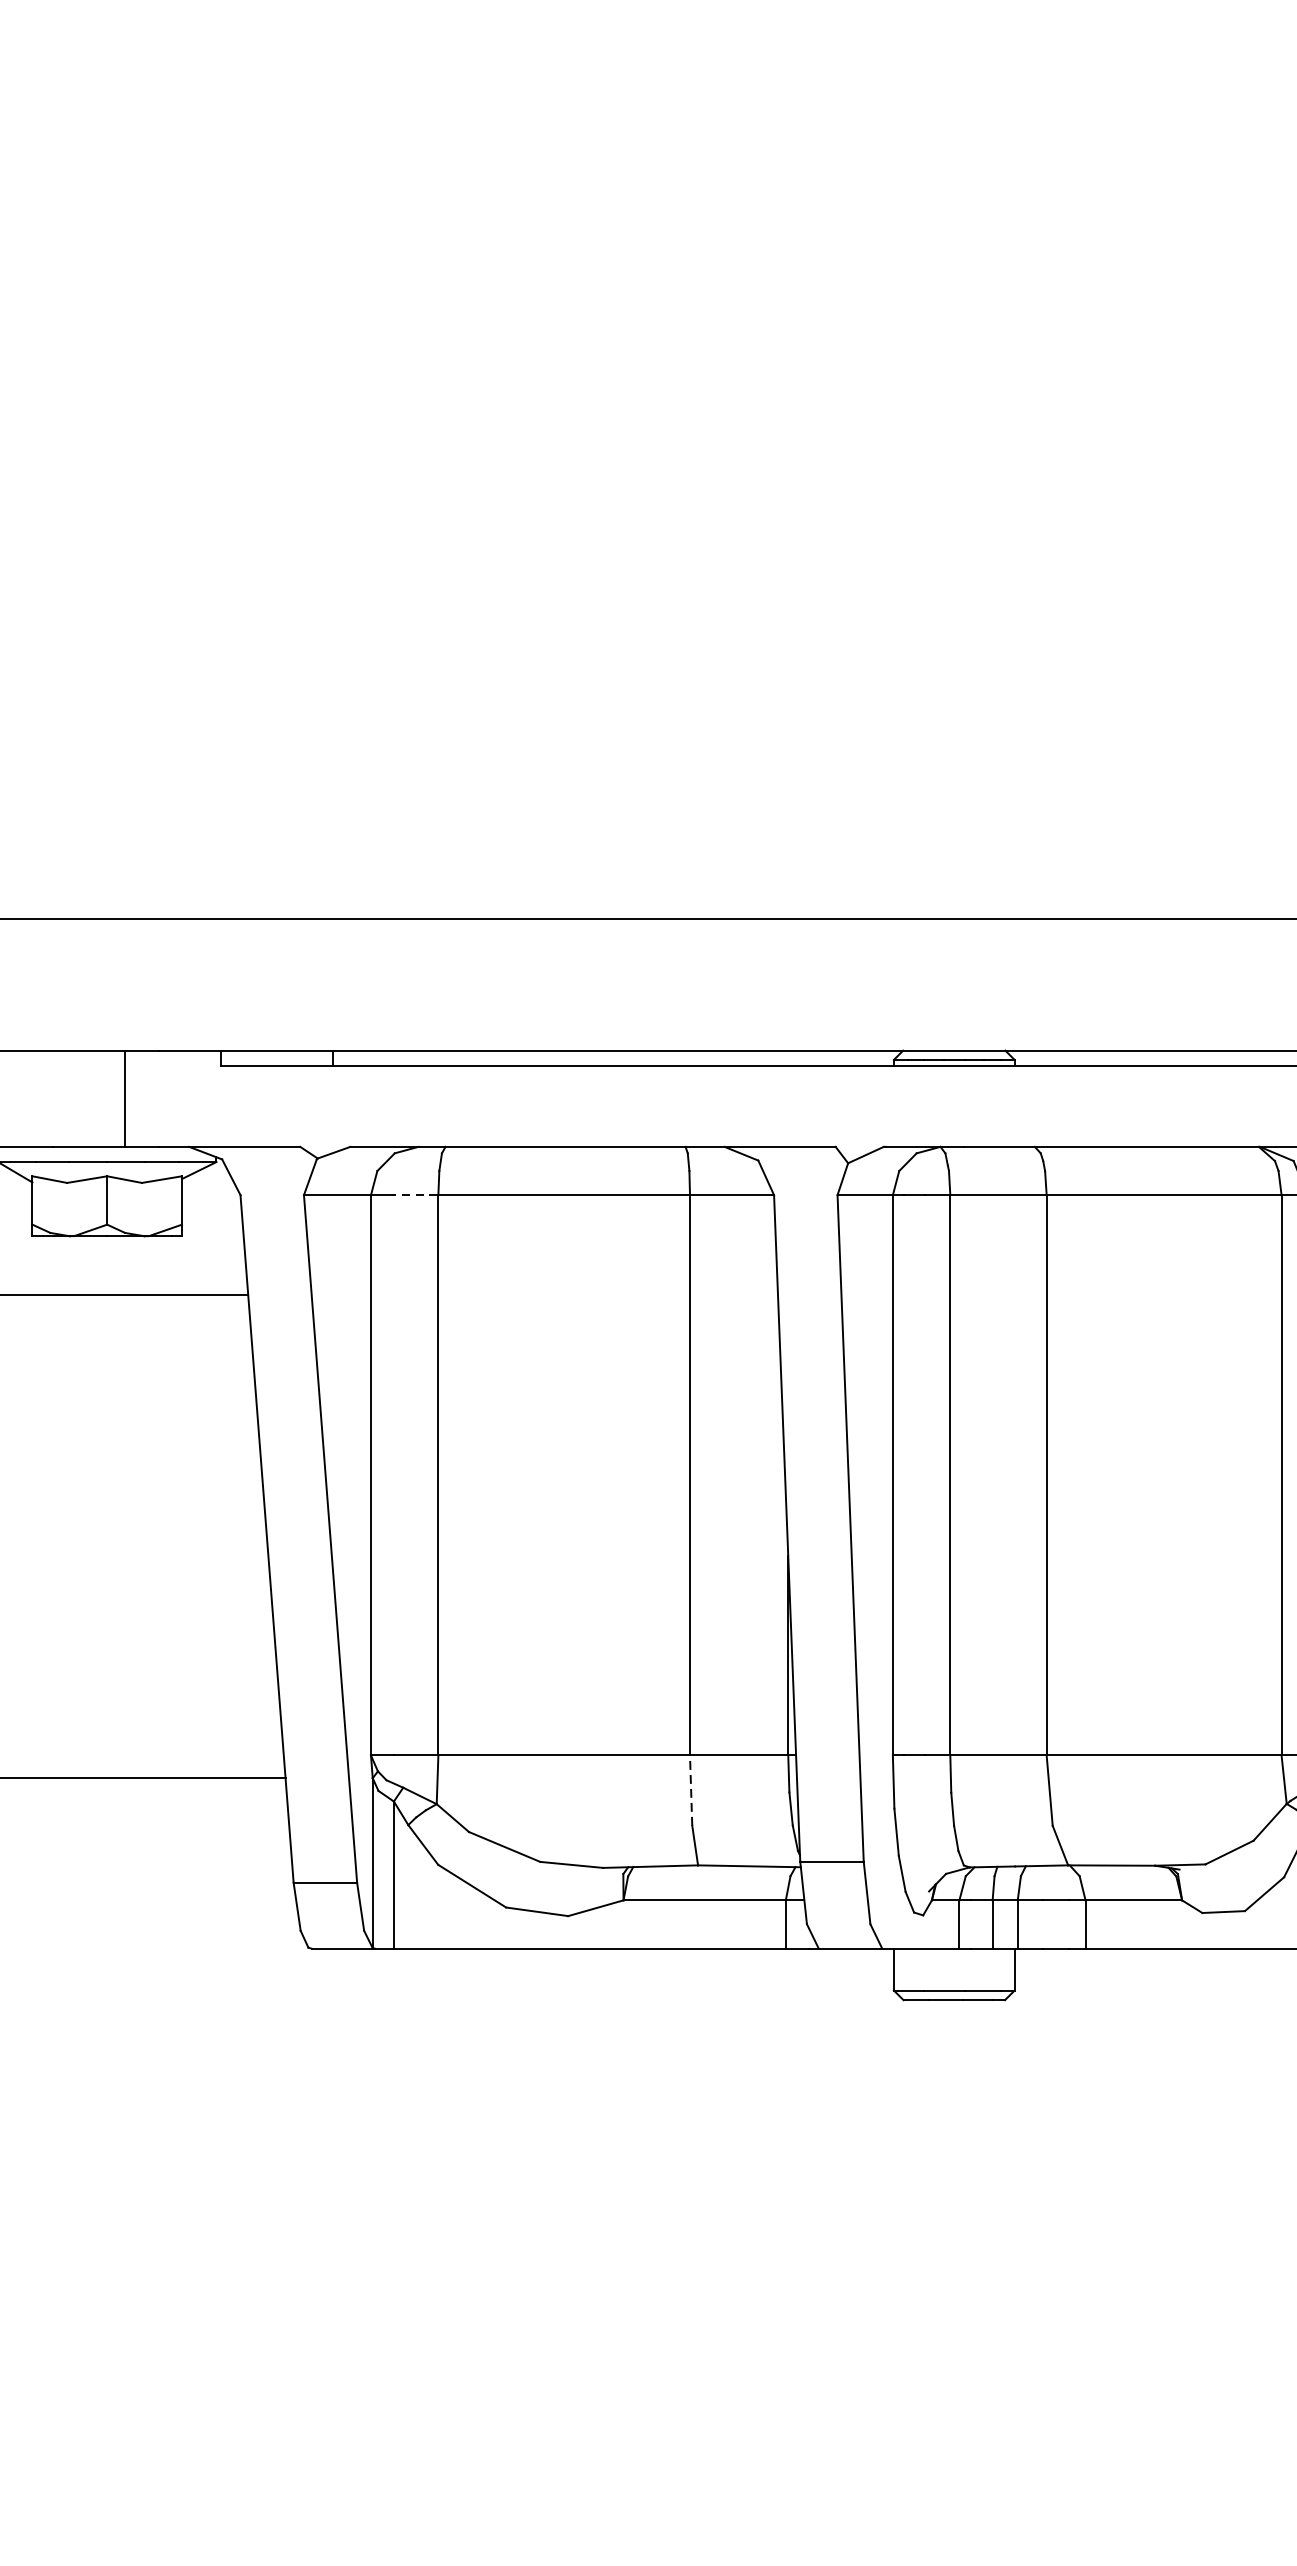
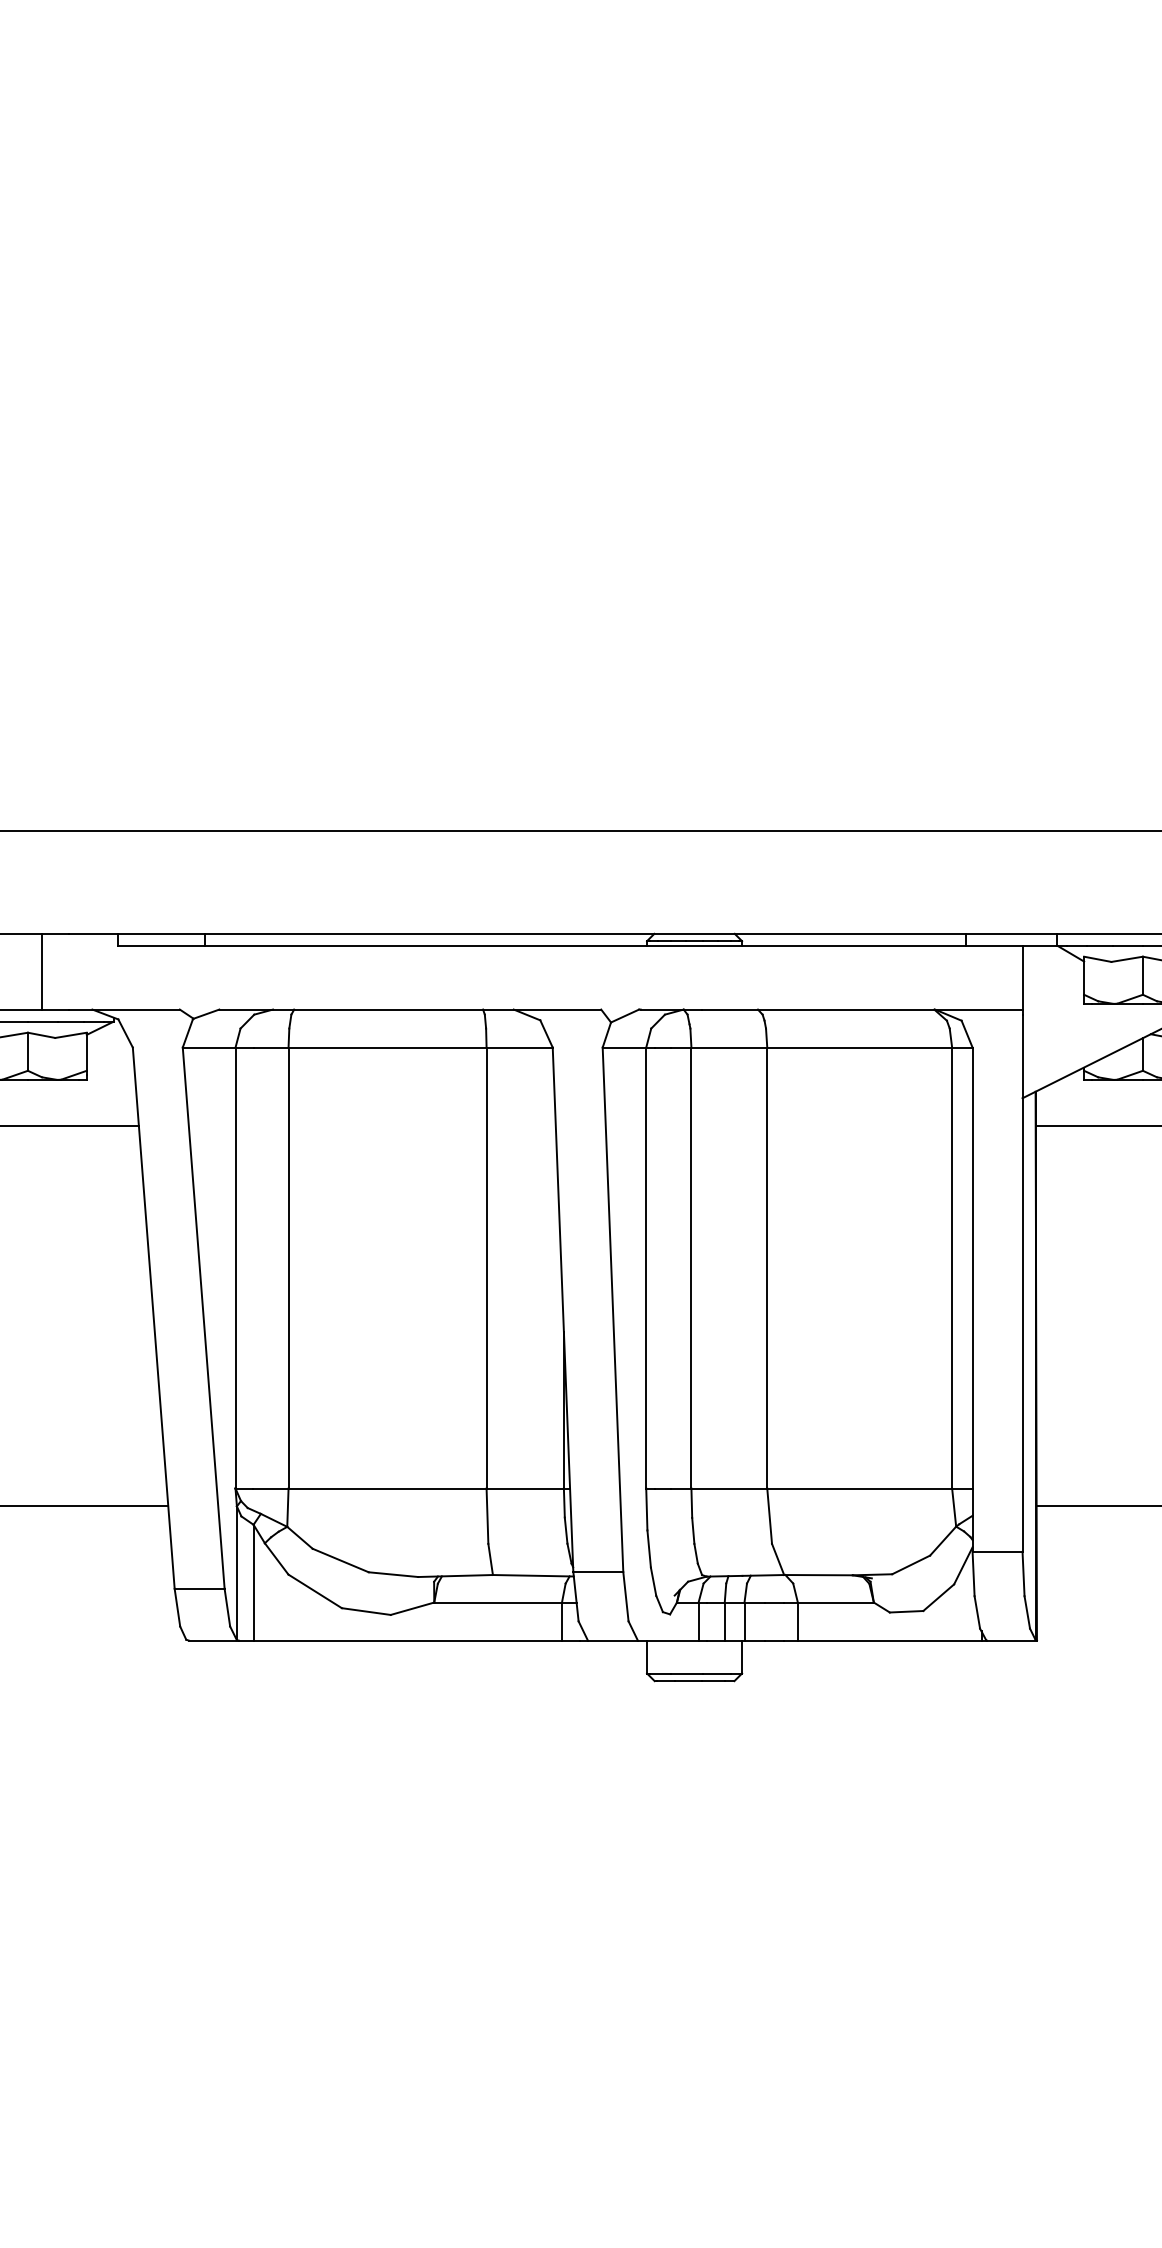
line: (415, 1195) -> (270, 1047), dashed -> solid
line: (691, 1791) -> (487, 1516), dashed -> solid

